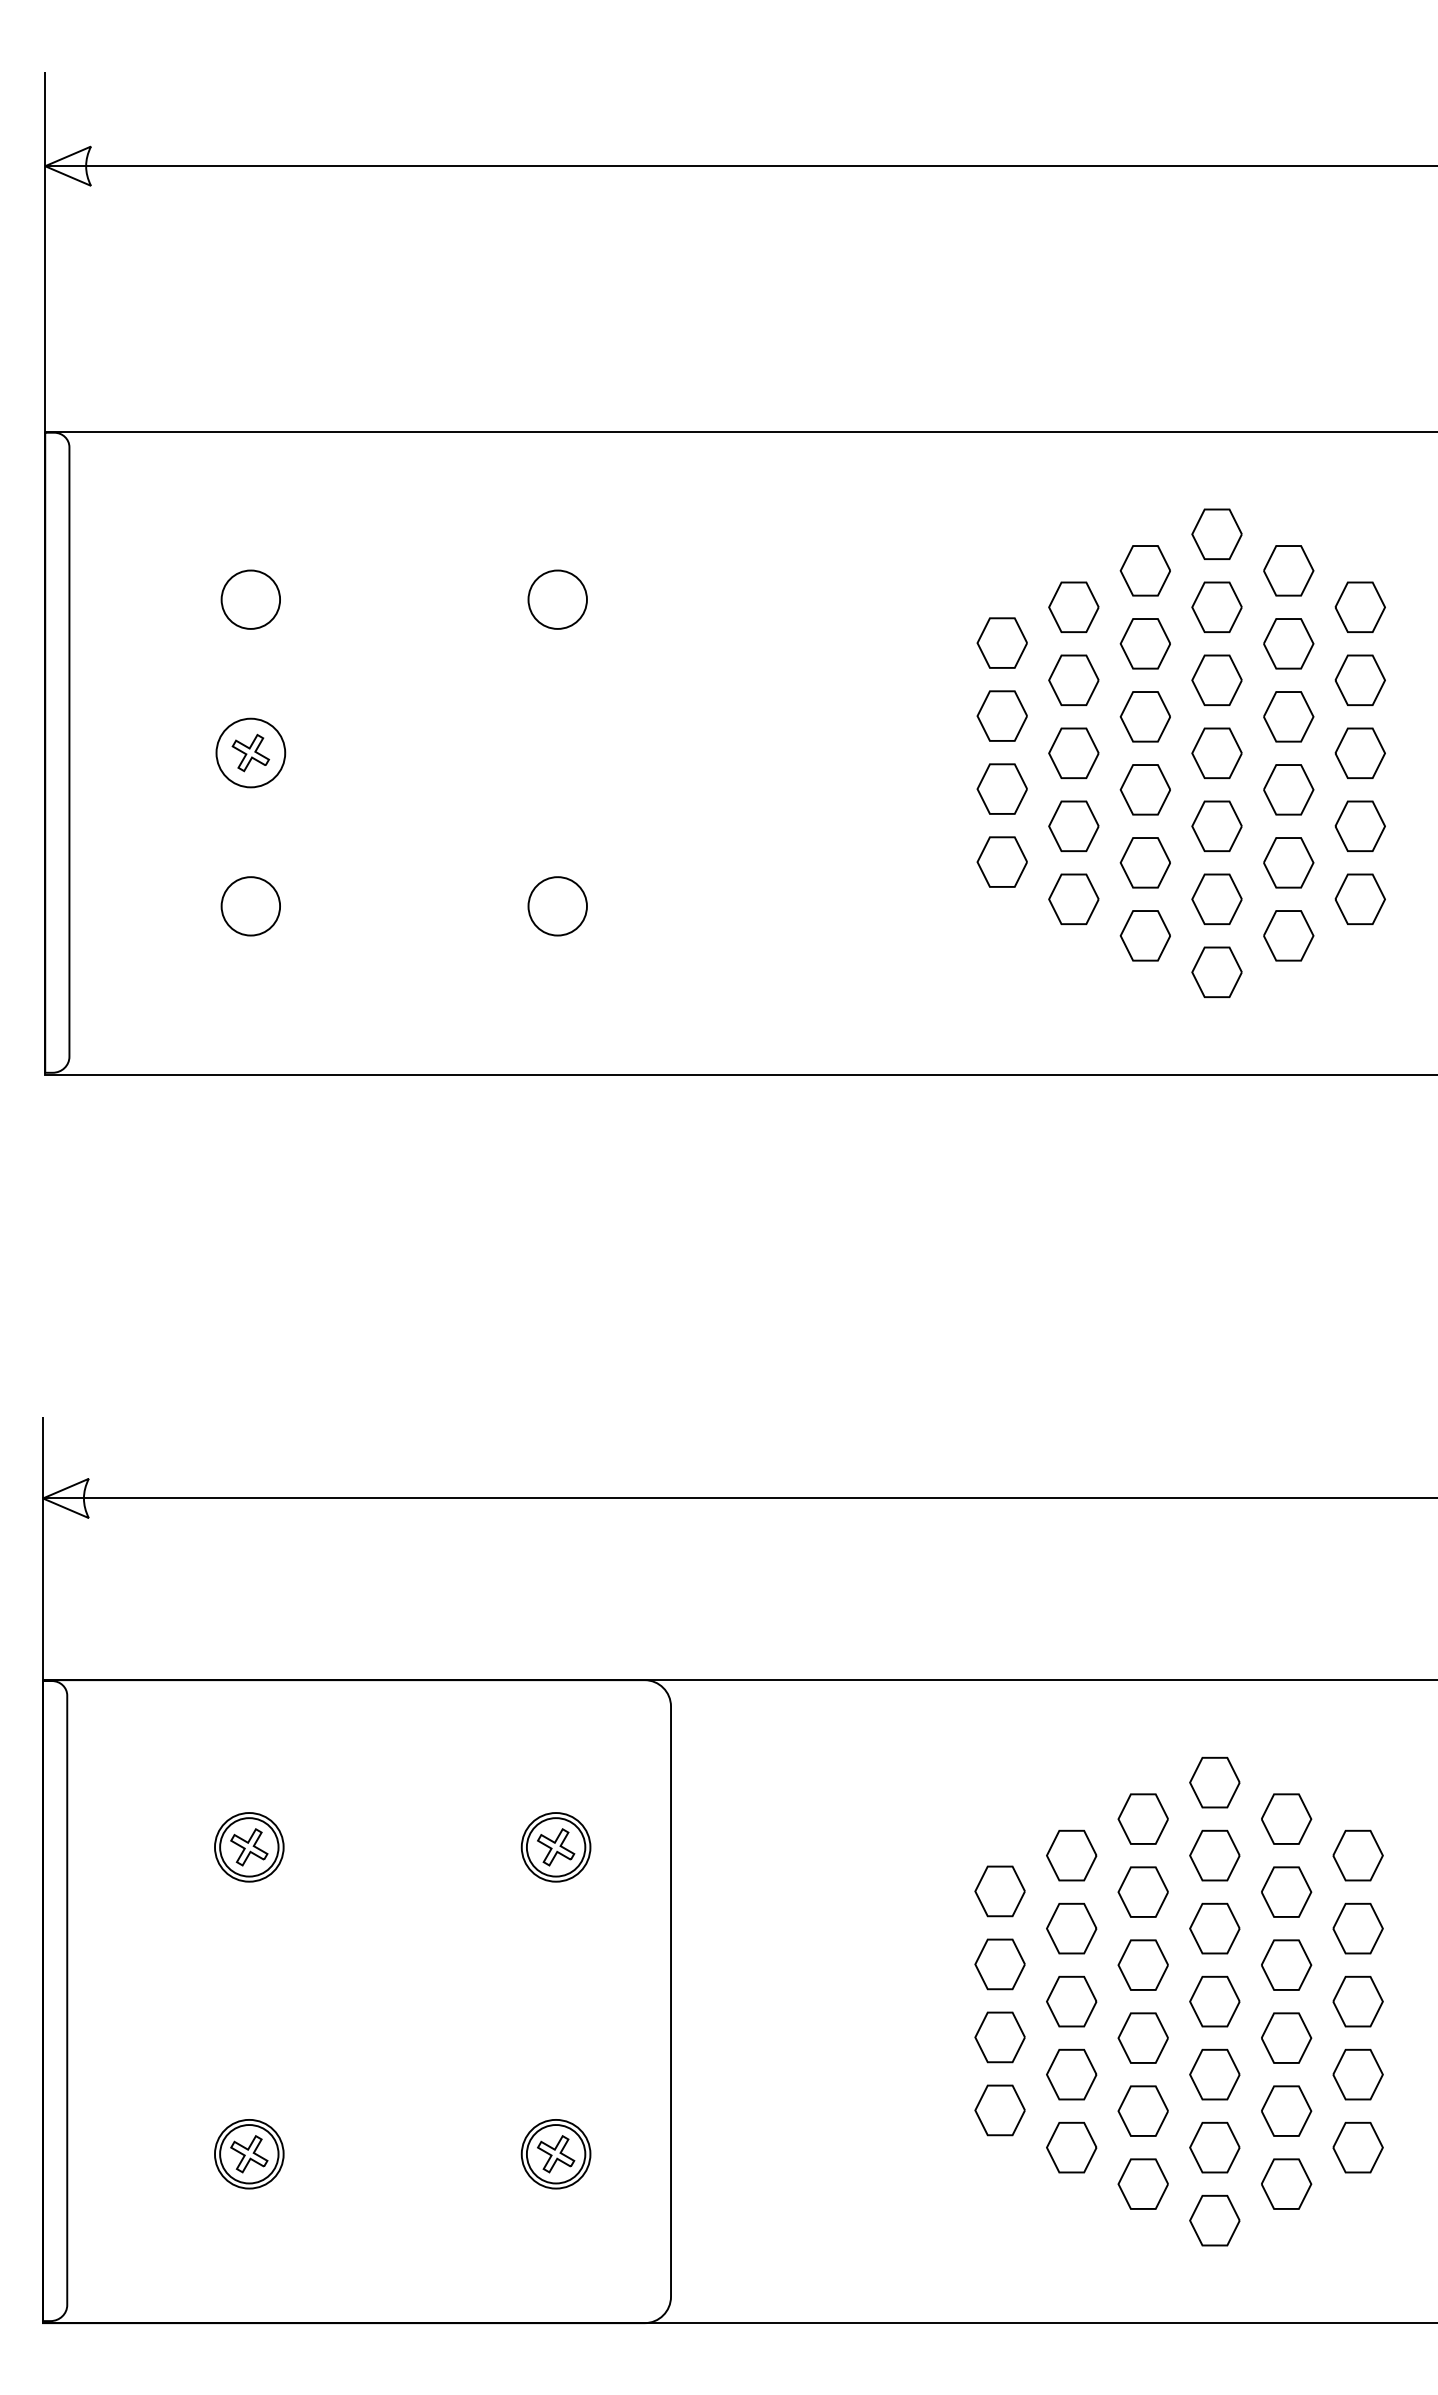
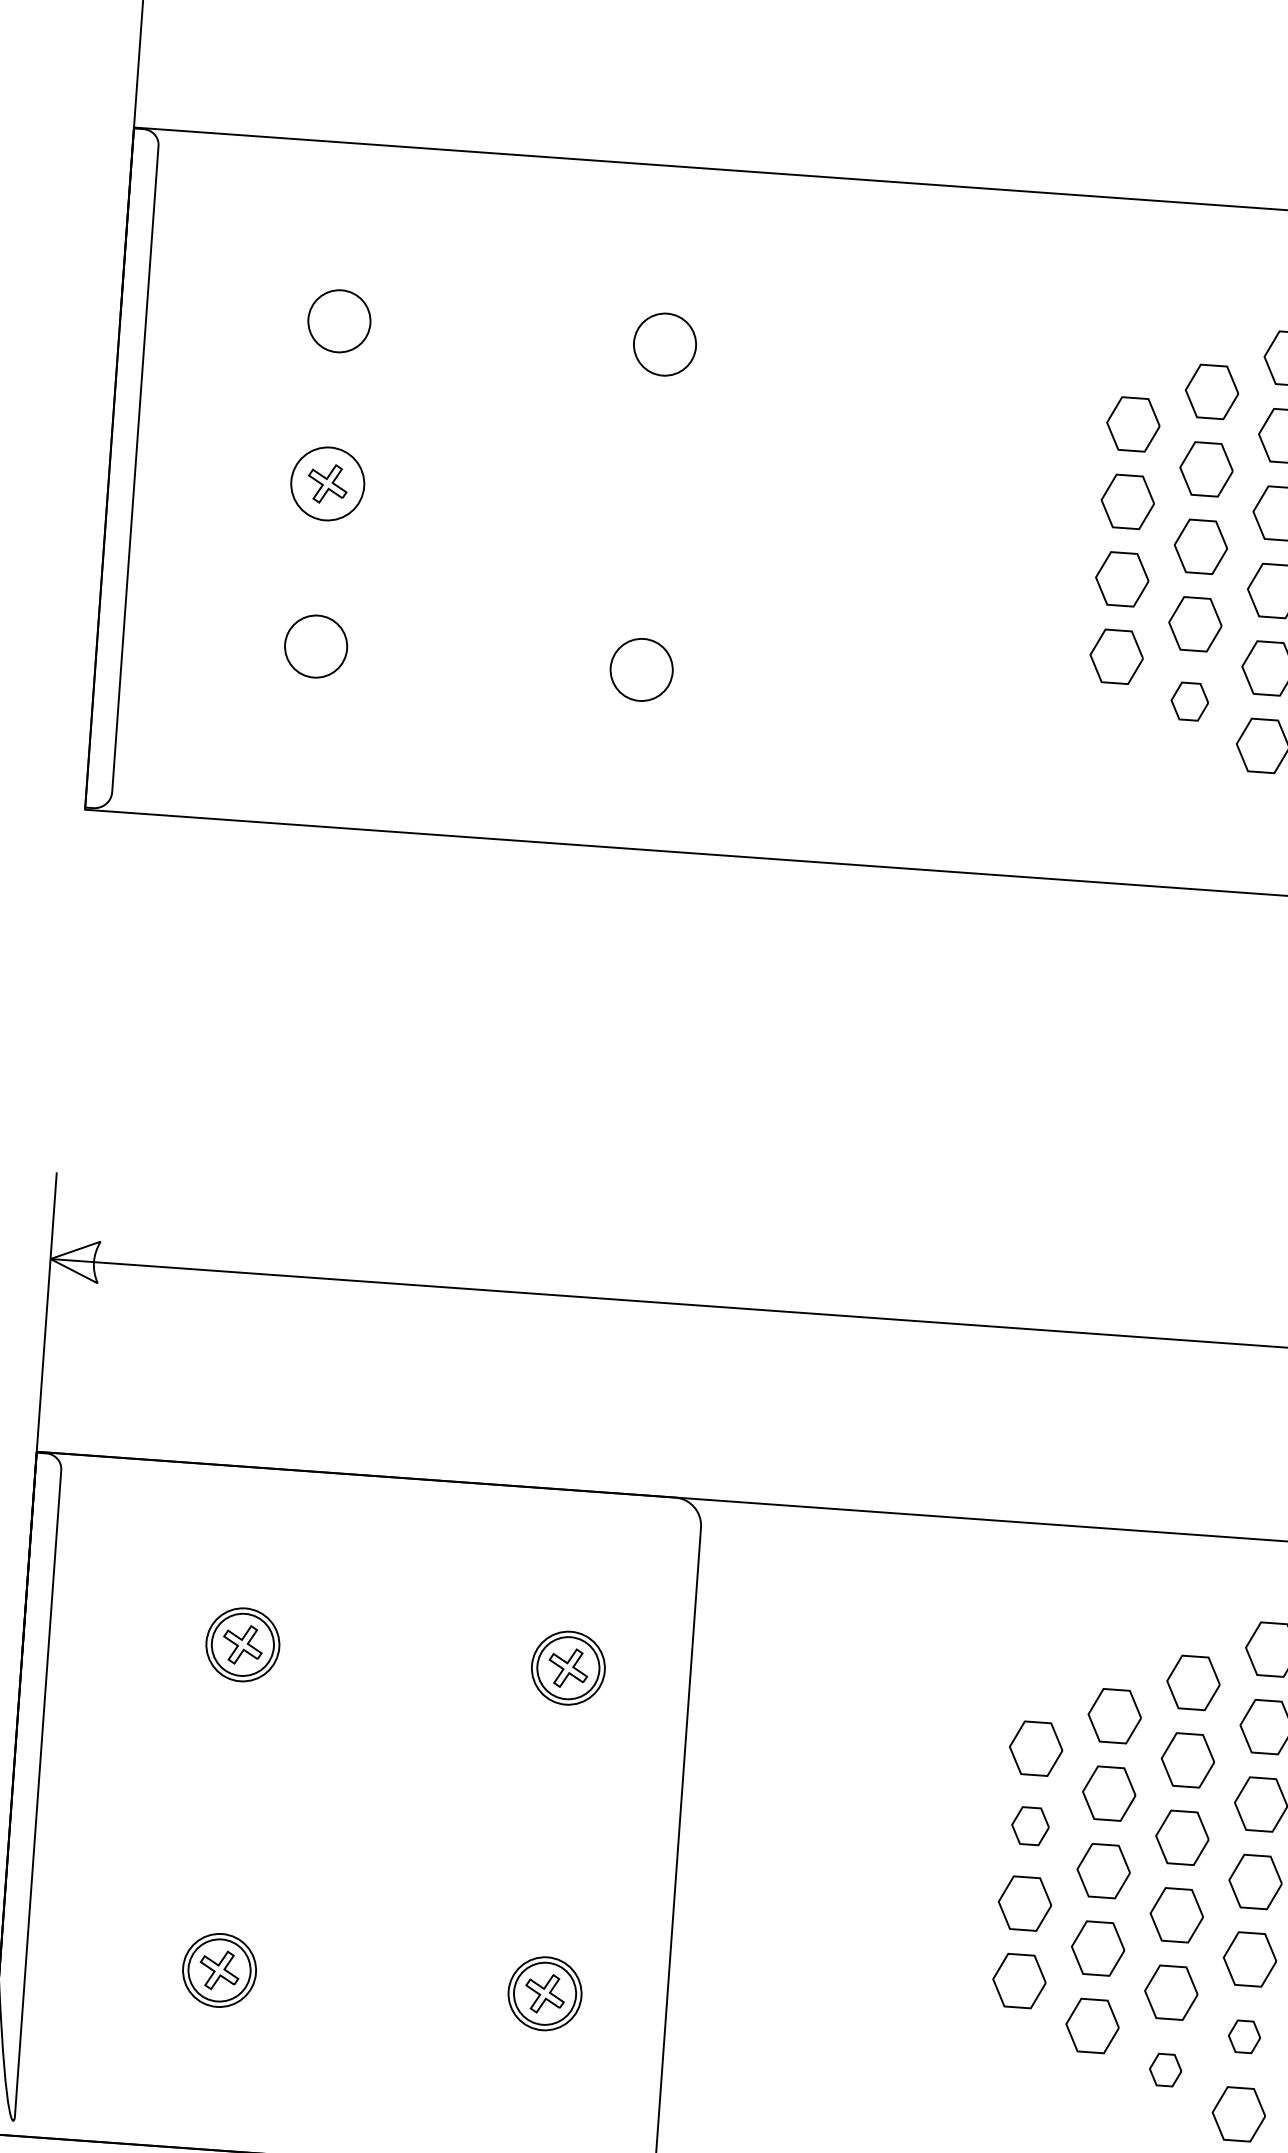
part: (1073, 898) -> (1189, 700), size x0.7
part: (999, 1964) -> (1029, 1826), size x0.7
part: (1214, 2147) -> (1244, 2036), size x0.6
part: (1142, 2183) -> (1164, 2069), size x0.6

